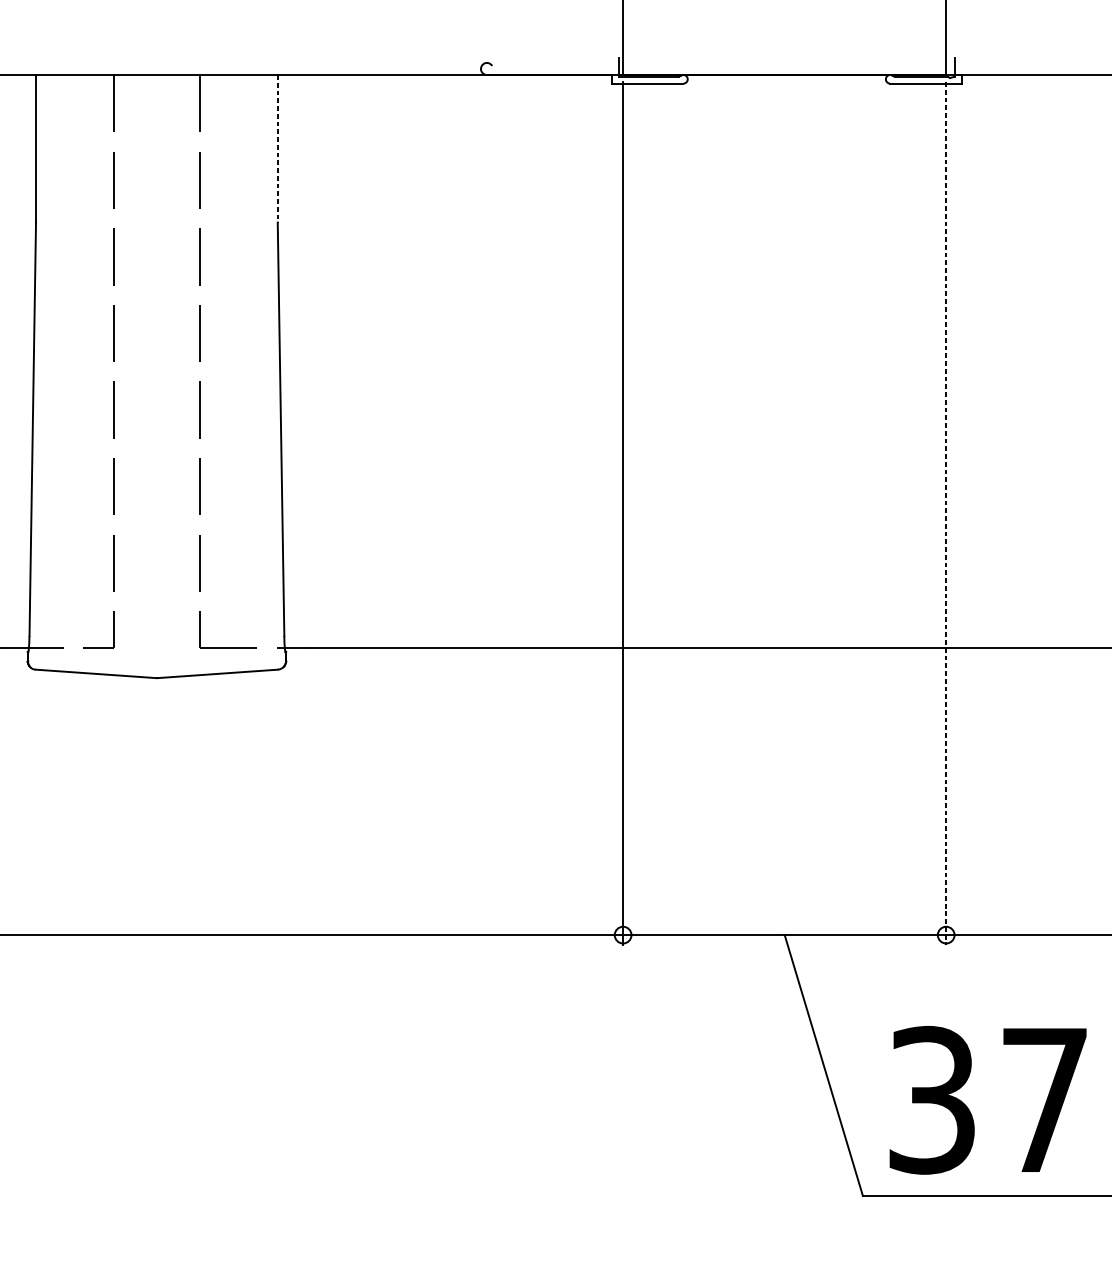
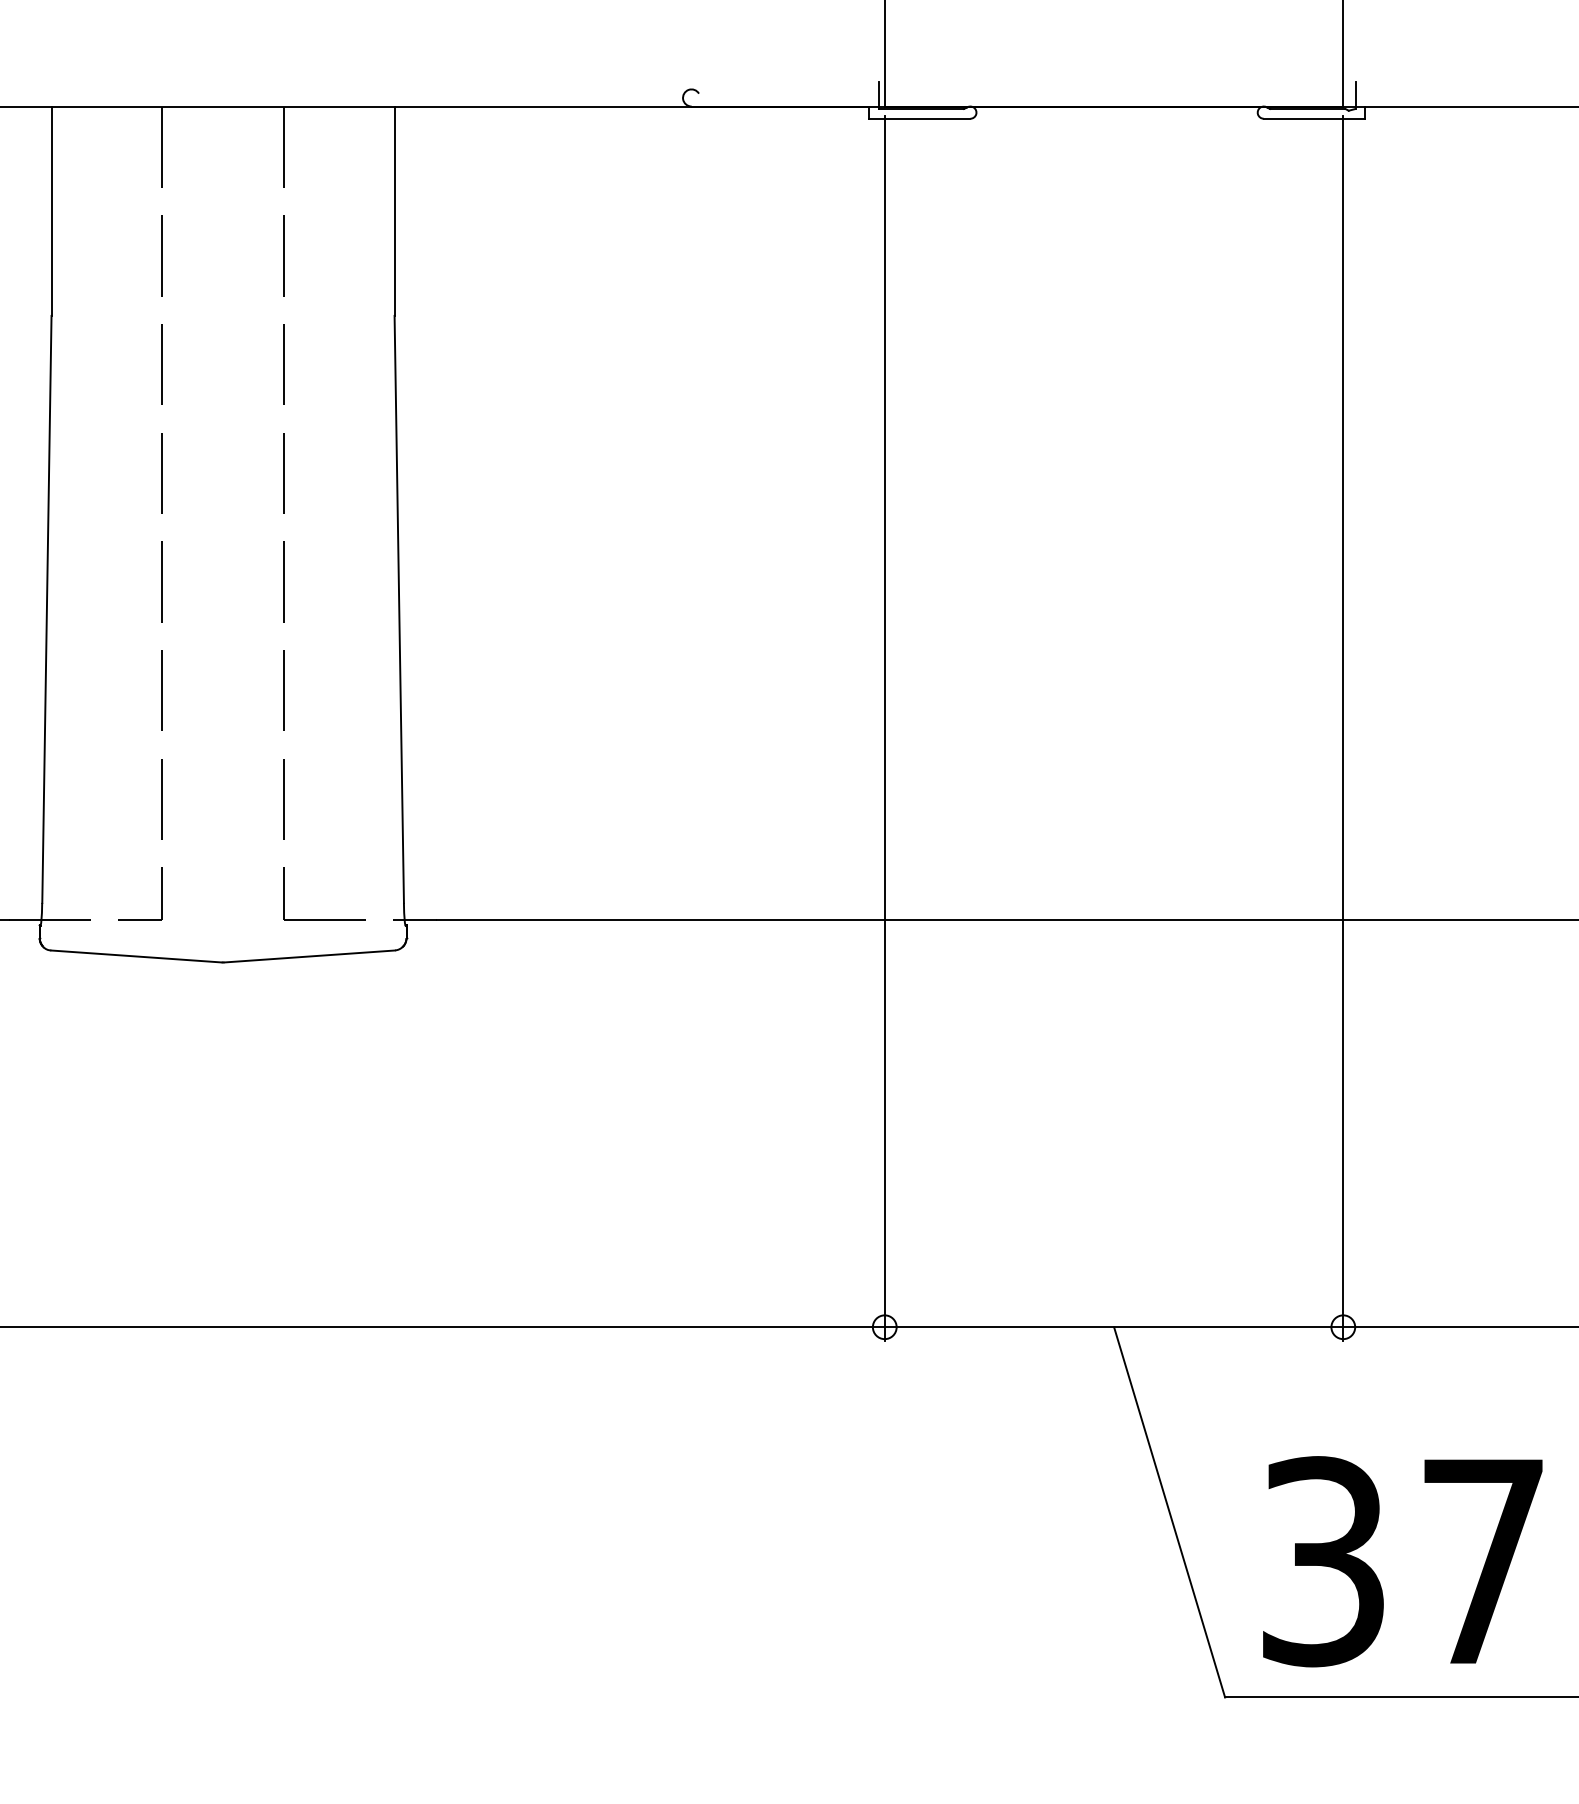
line: (277, 148) -> (394, 211), dashed -> solid
line: (946, 513) -> (1343, 729), dashed -> solid

